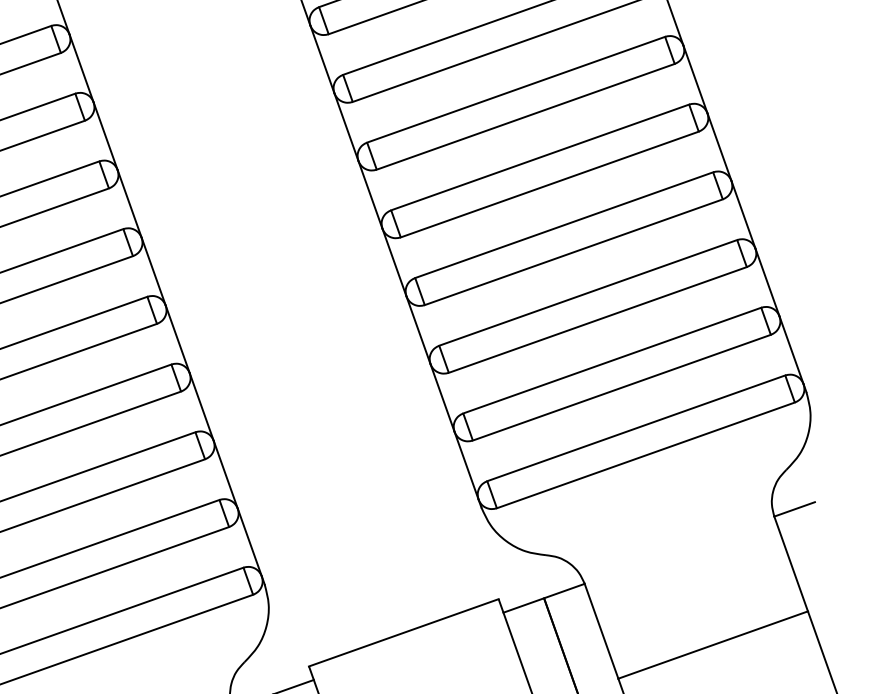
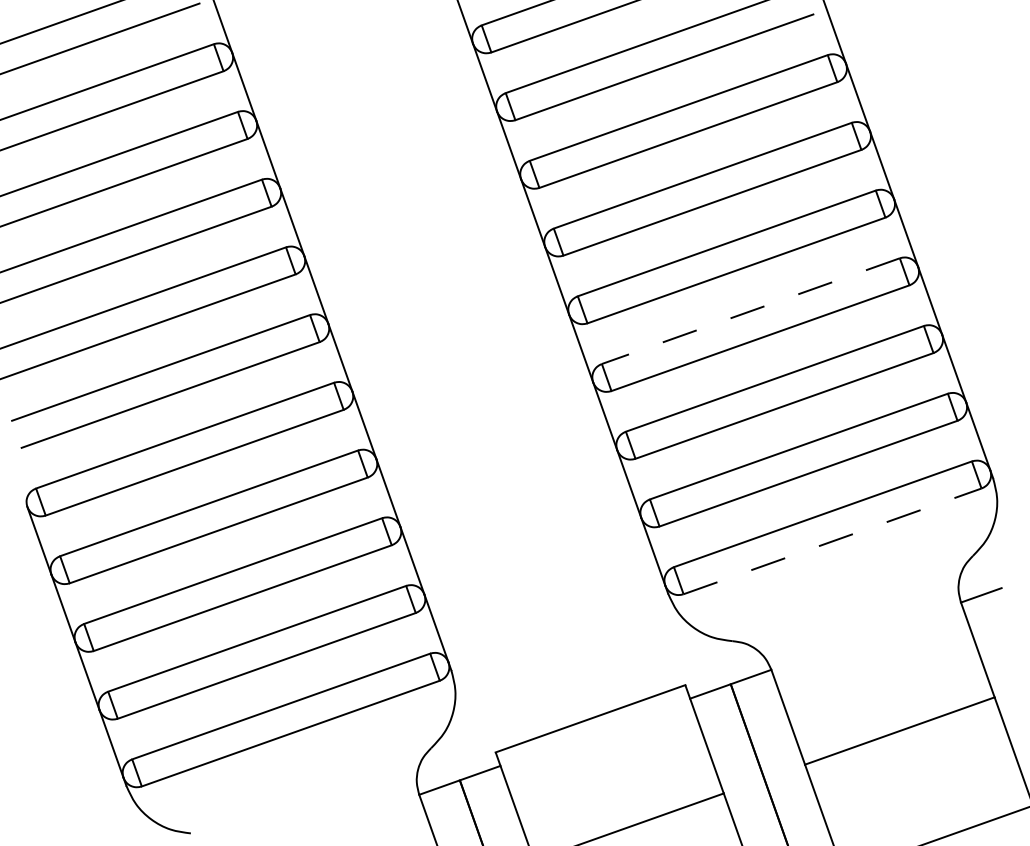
line: (563, 225) -> (750, 311), solid -> dashed
line: (646, 455) -> (833, 541), solid -> dashed

